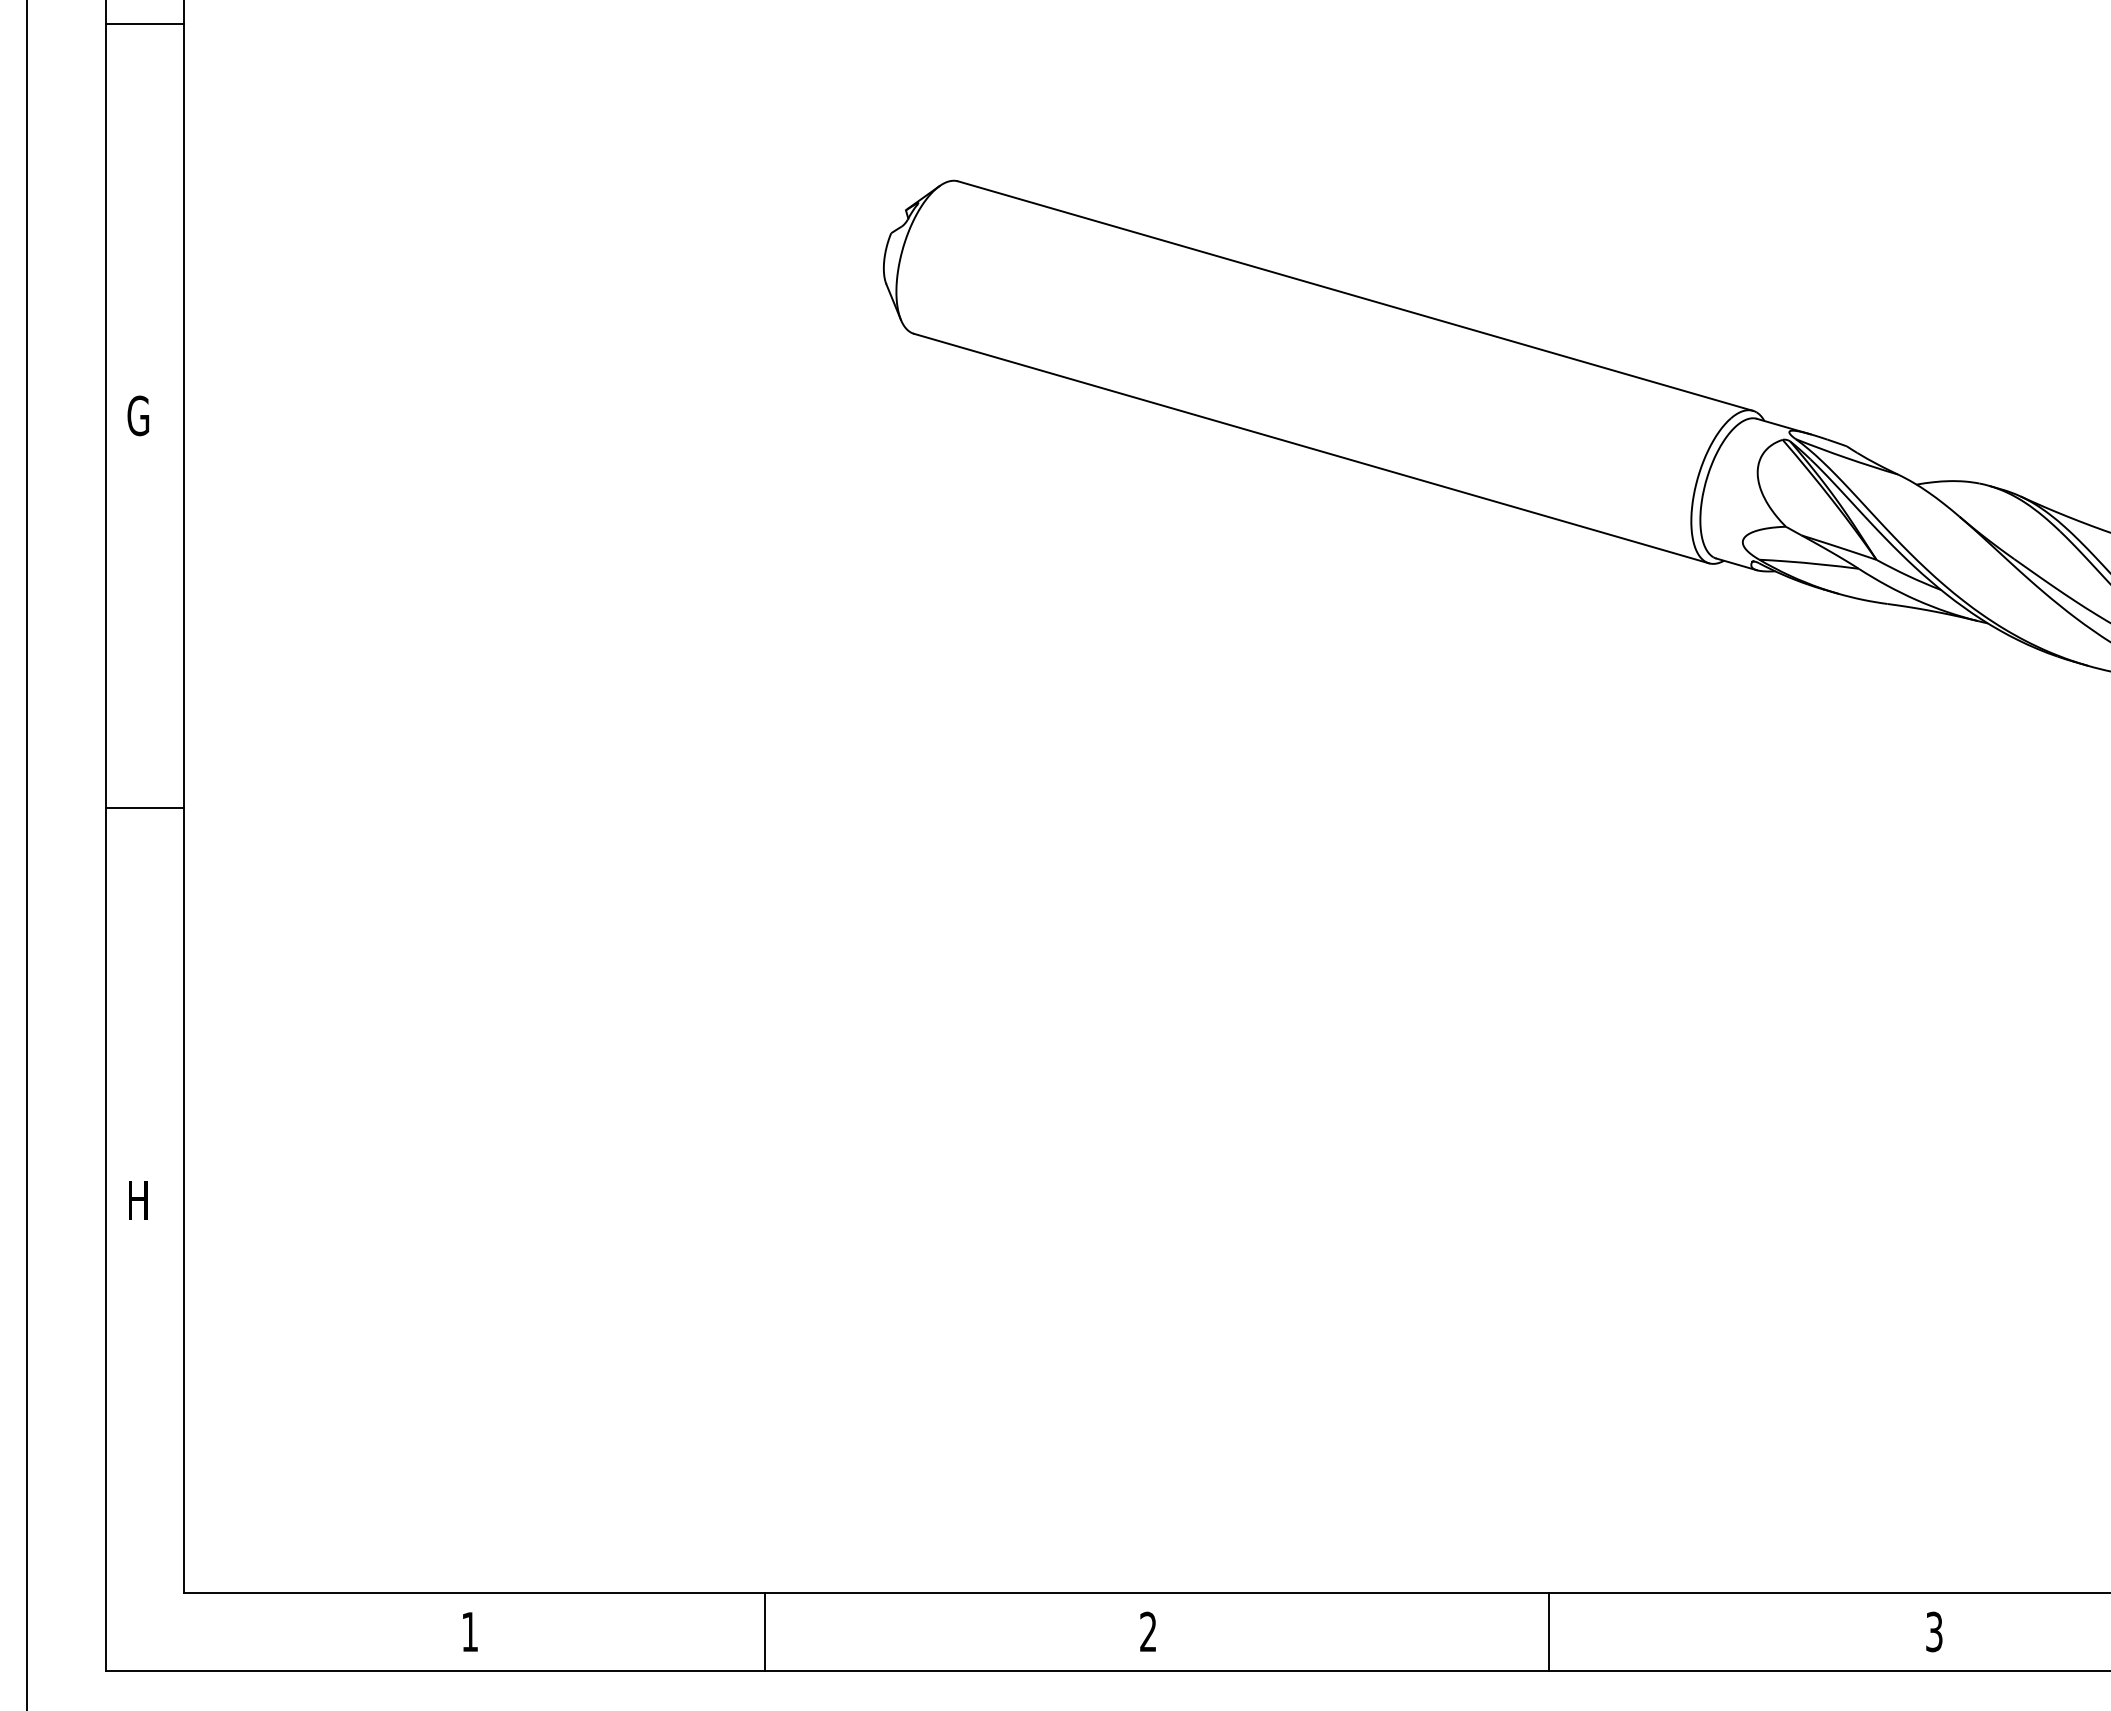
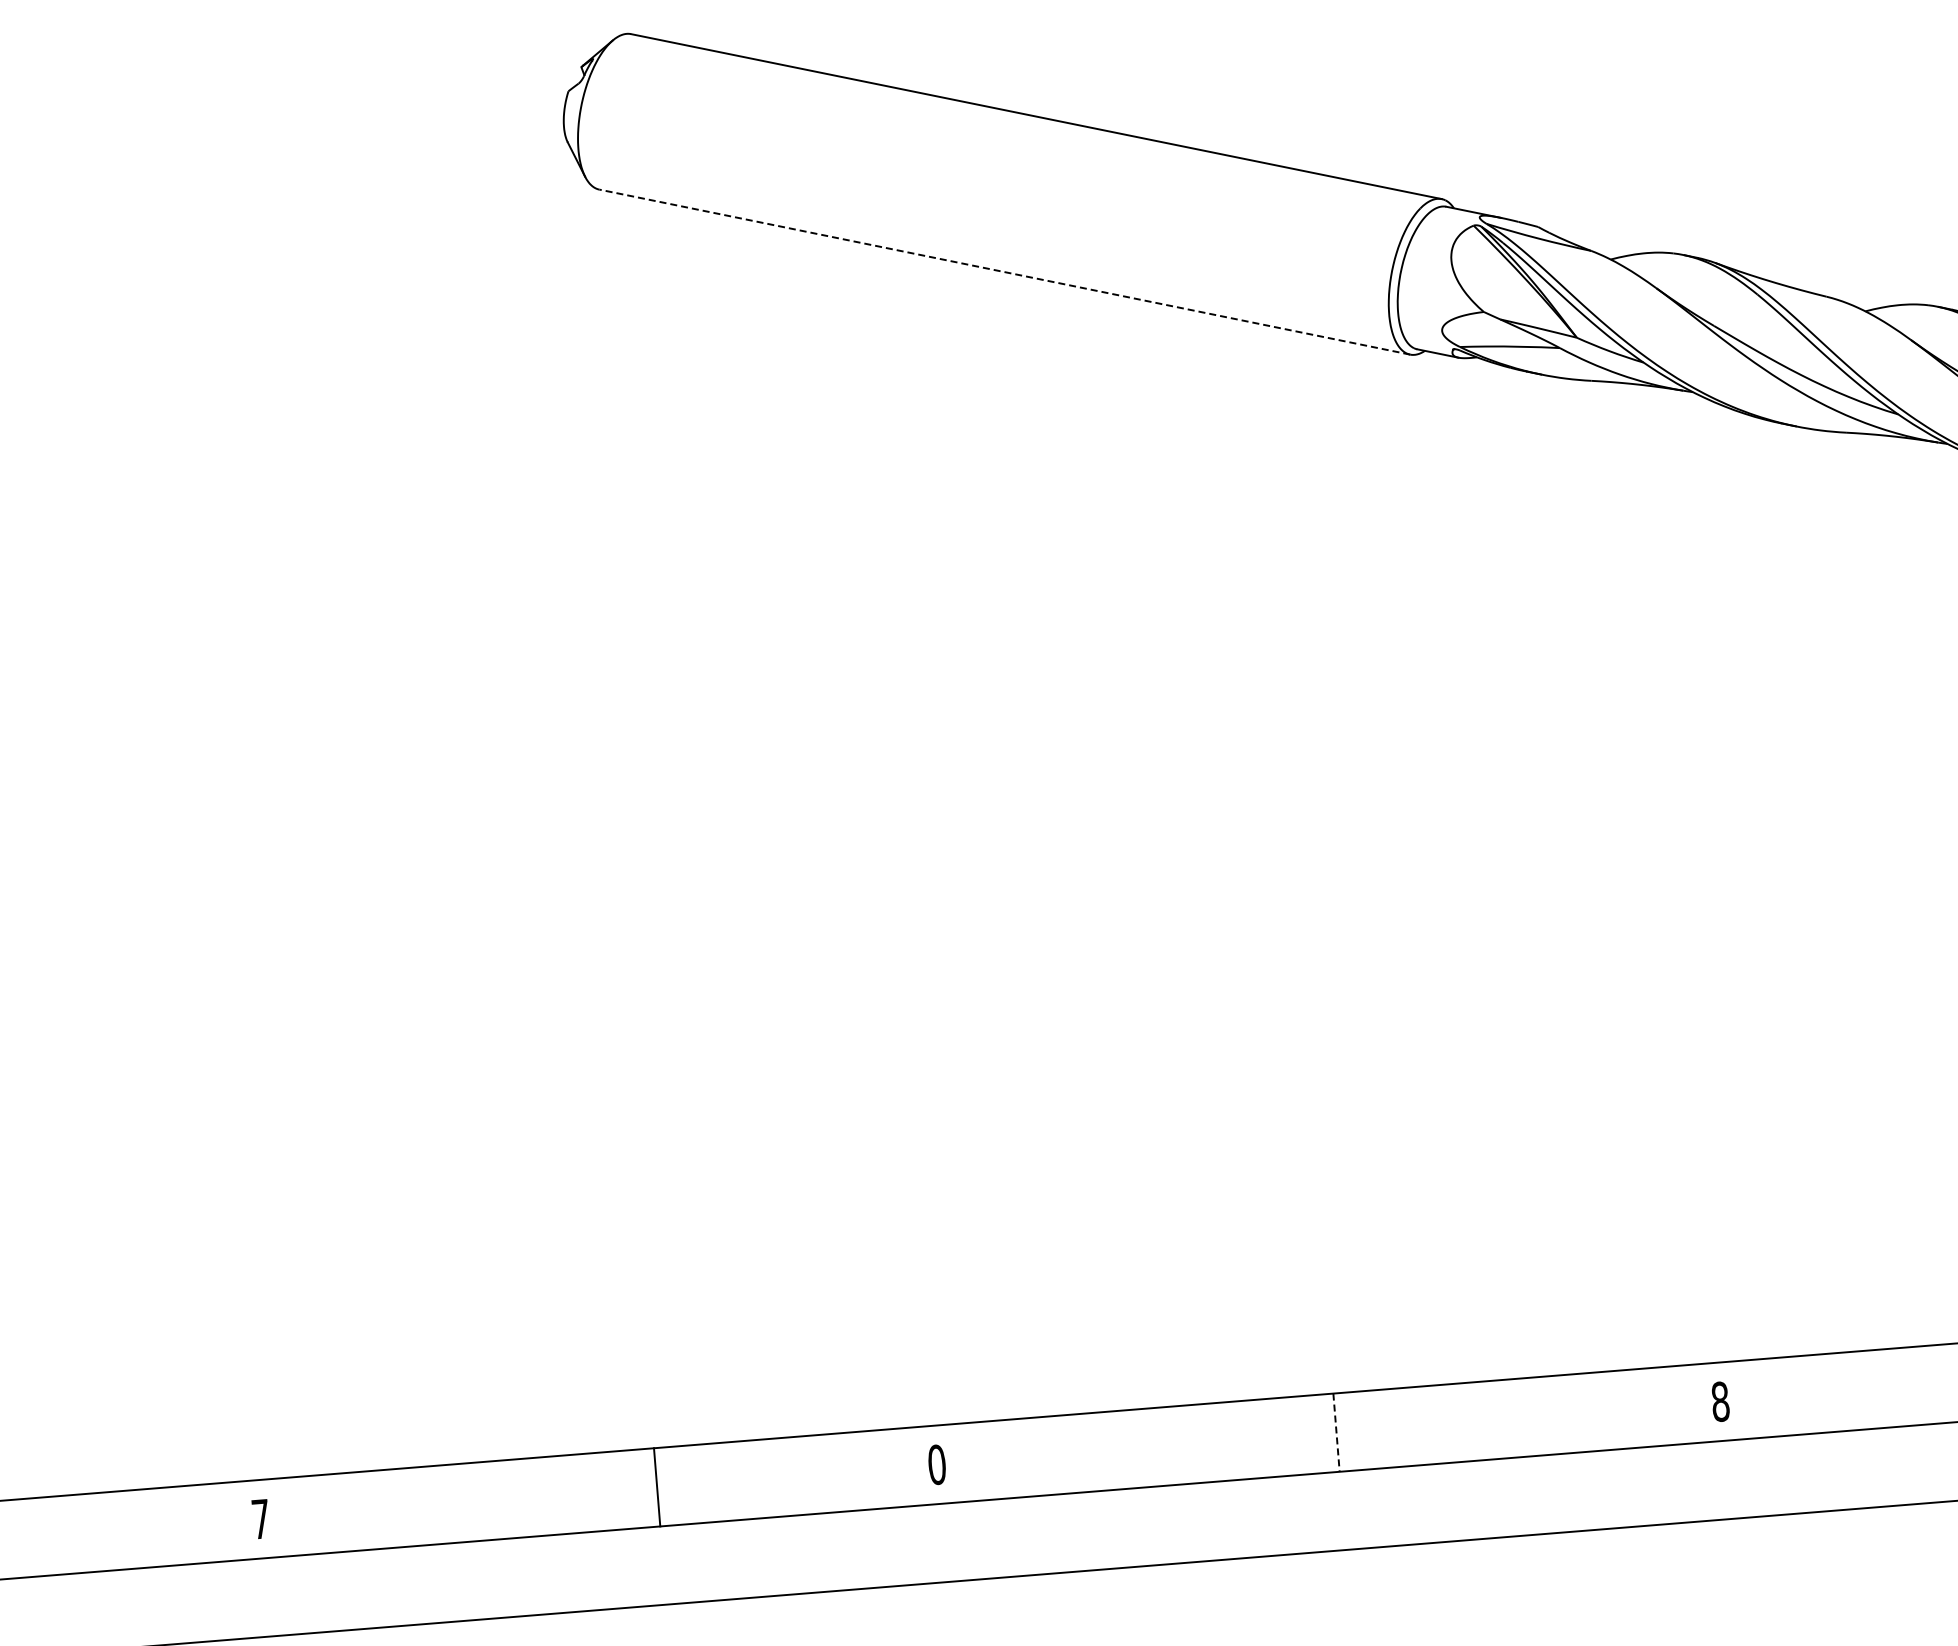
line: (1311, 448) -> (1004, 272), solid -> dashed
text: (469, 1631) -> (260, 1518), 1 -> 7
line: (764, 1631) -> (657, 1486), moved
text: (1148, 1631) -> (937, 1464), 2 -> 0
text: (1934, 1631) -> (1720, 1401), 3 -> 8
line: (1549, 1632) -> (1336, 1433), solid -> dashed

